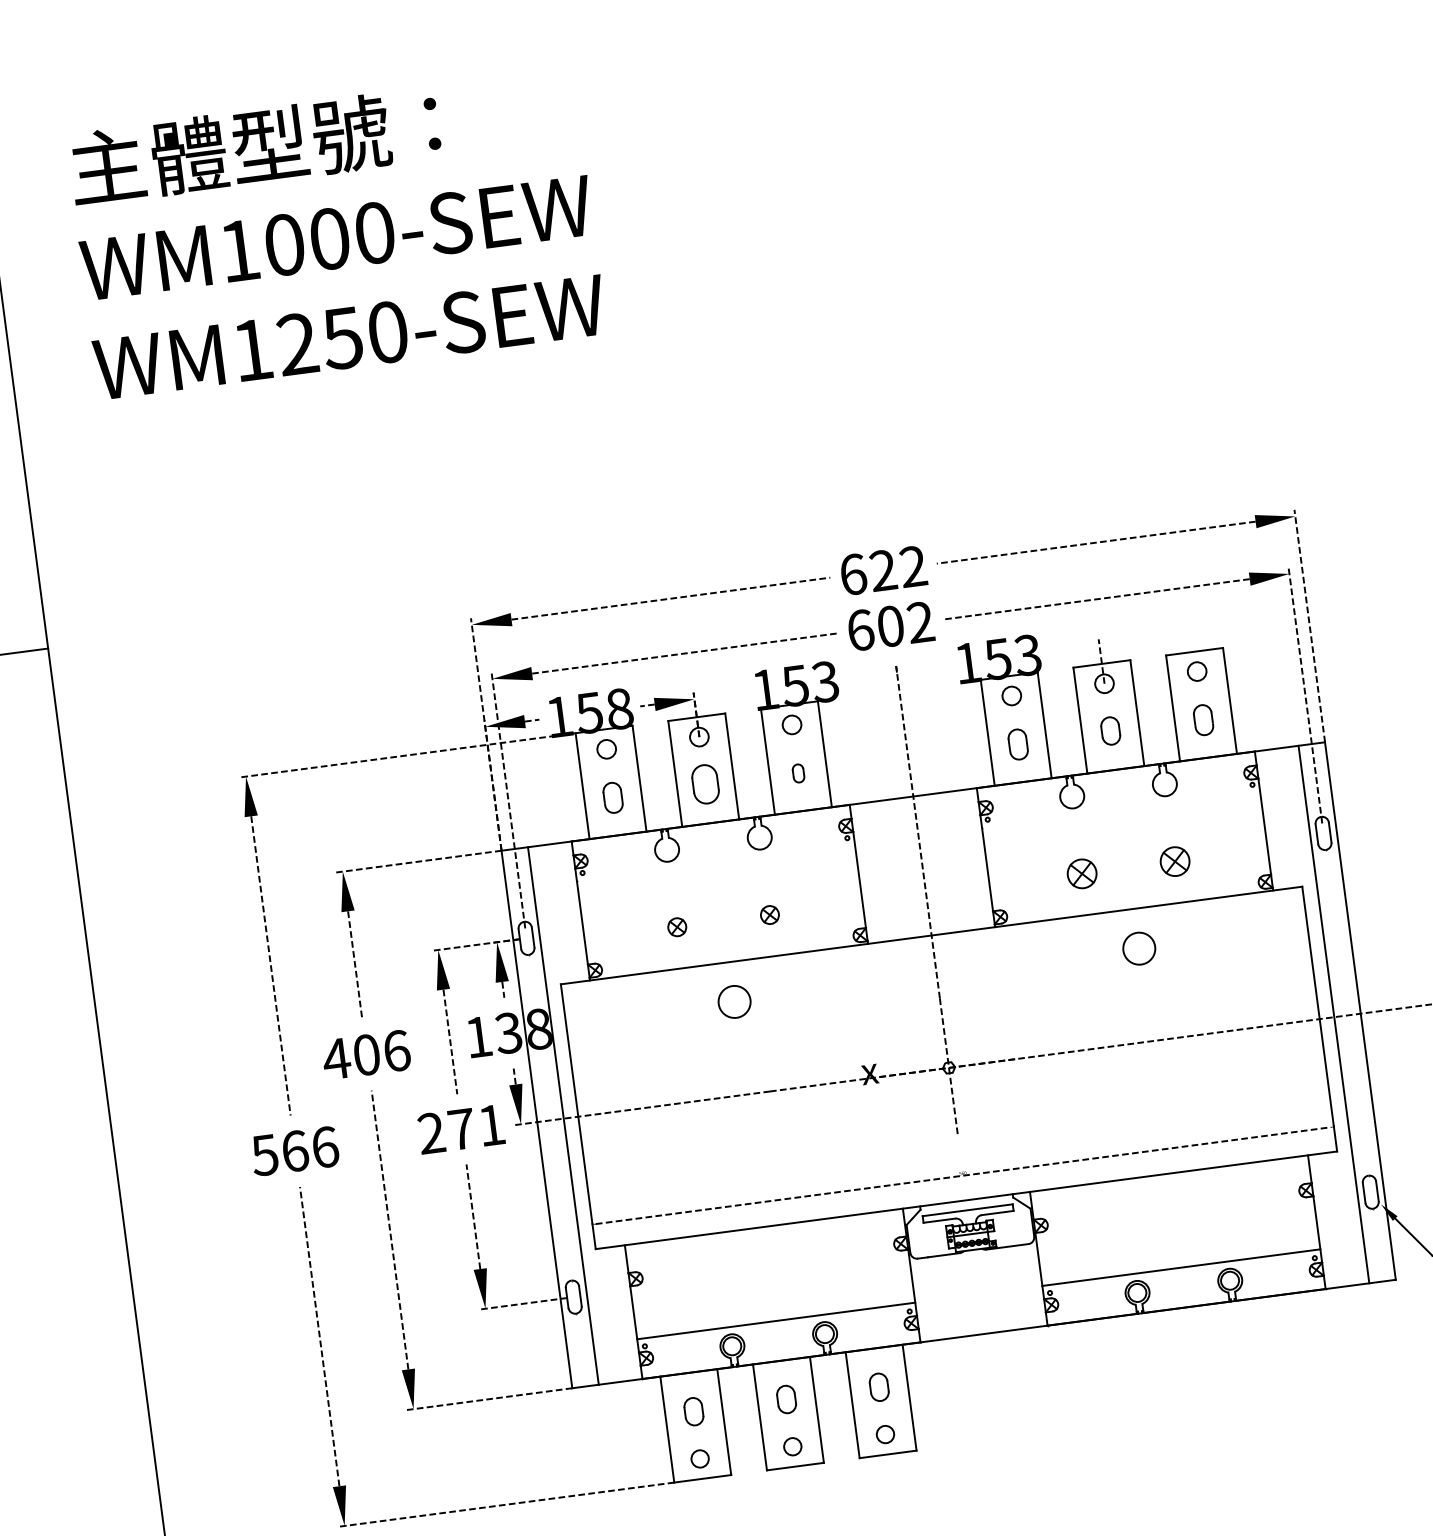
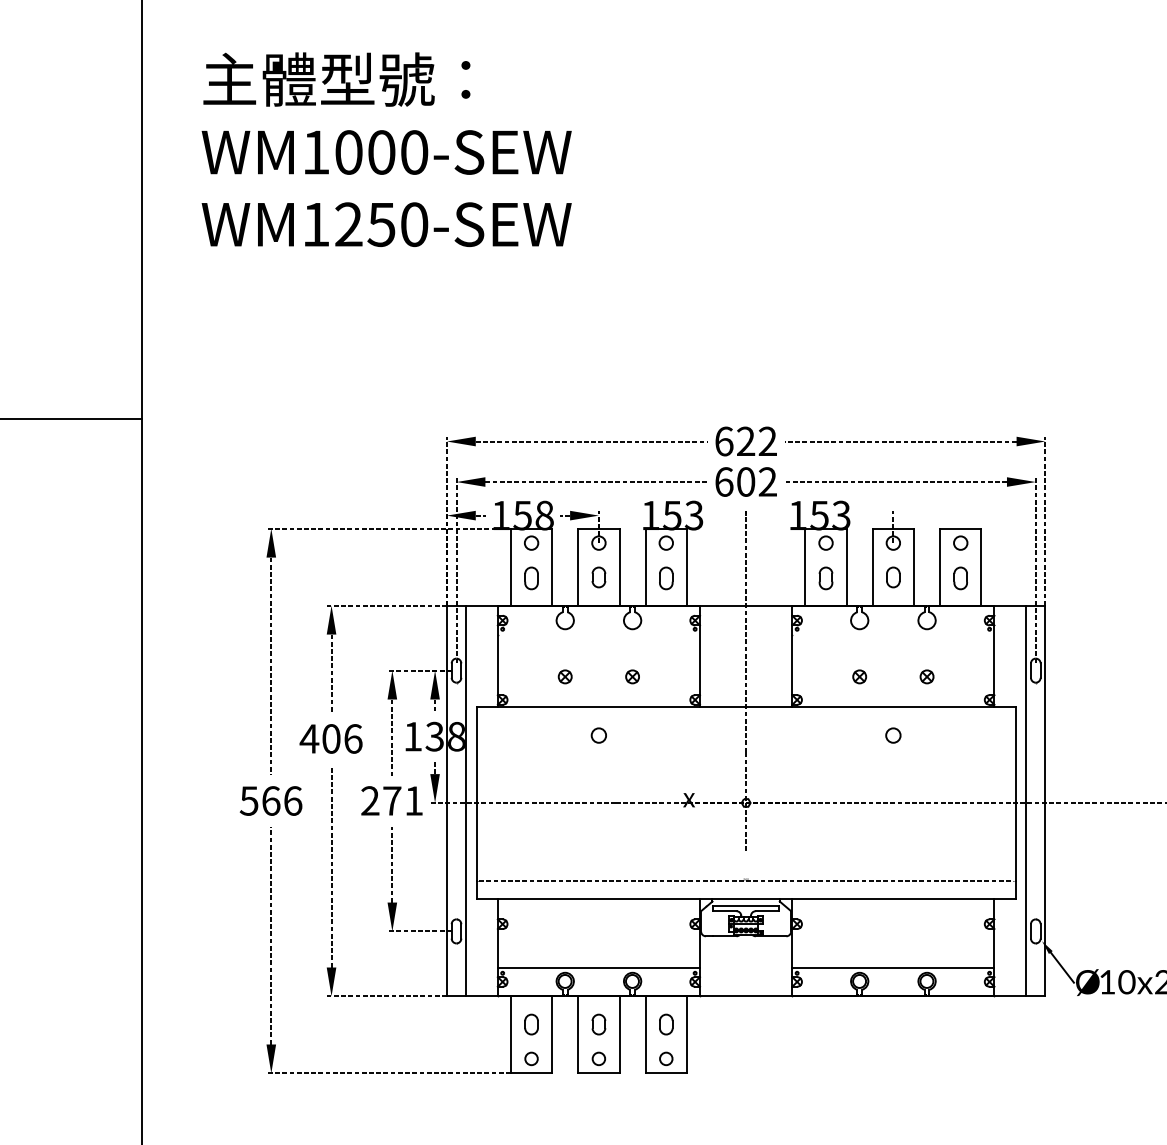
part: (798, 773) -> (666, 578), size x1.67
part: (705, 784) -> (598, 577), size x0.71
part: (1174, 861) -> (926, 676), size x0.62
part: (1082, 873) -> (859, 676), size x0.62
circle: (1139, 948) -> (893, 735), size x0.62
circle: (733, 1001) -> (598, 735), size x0.62

